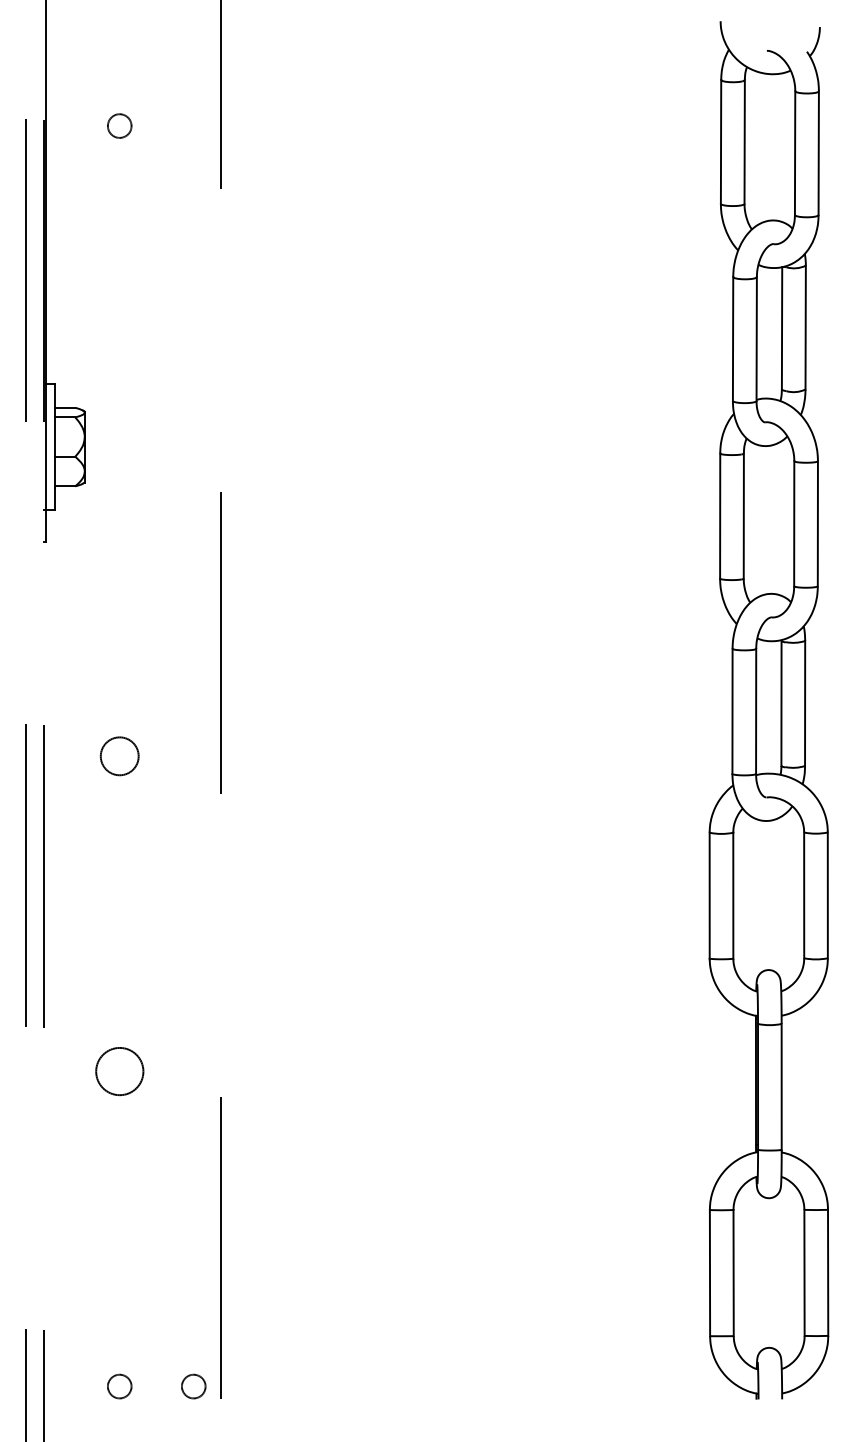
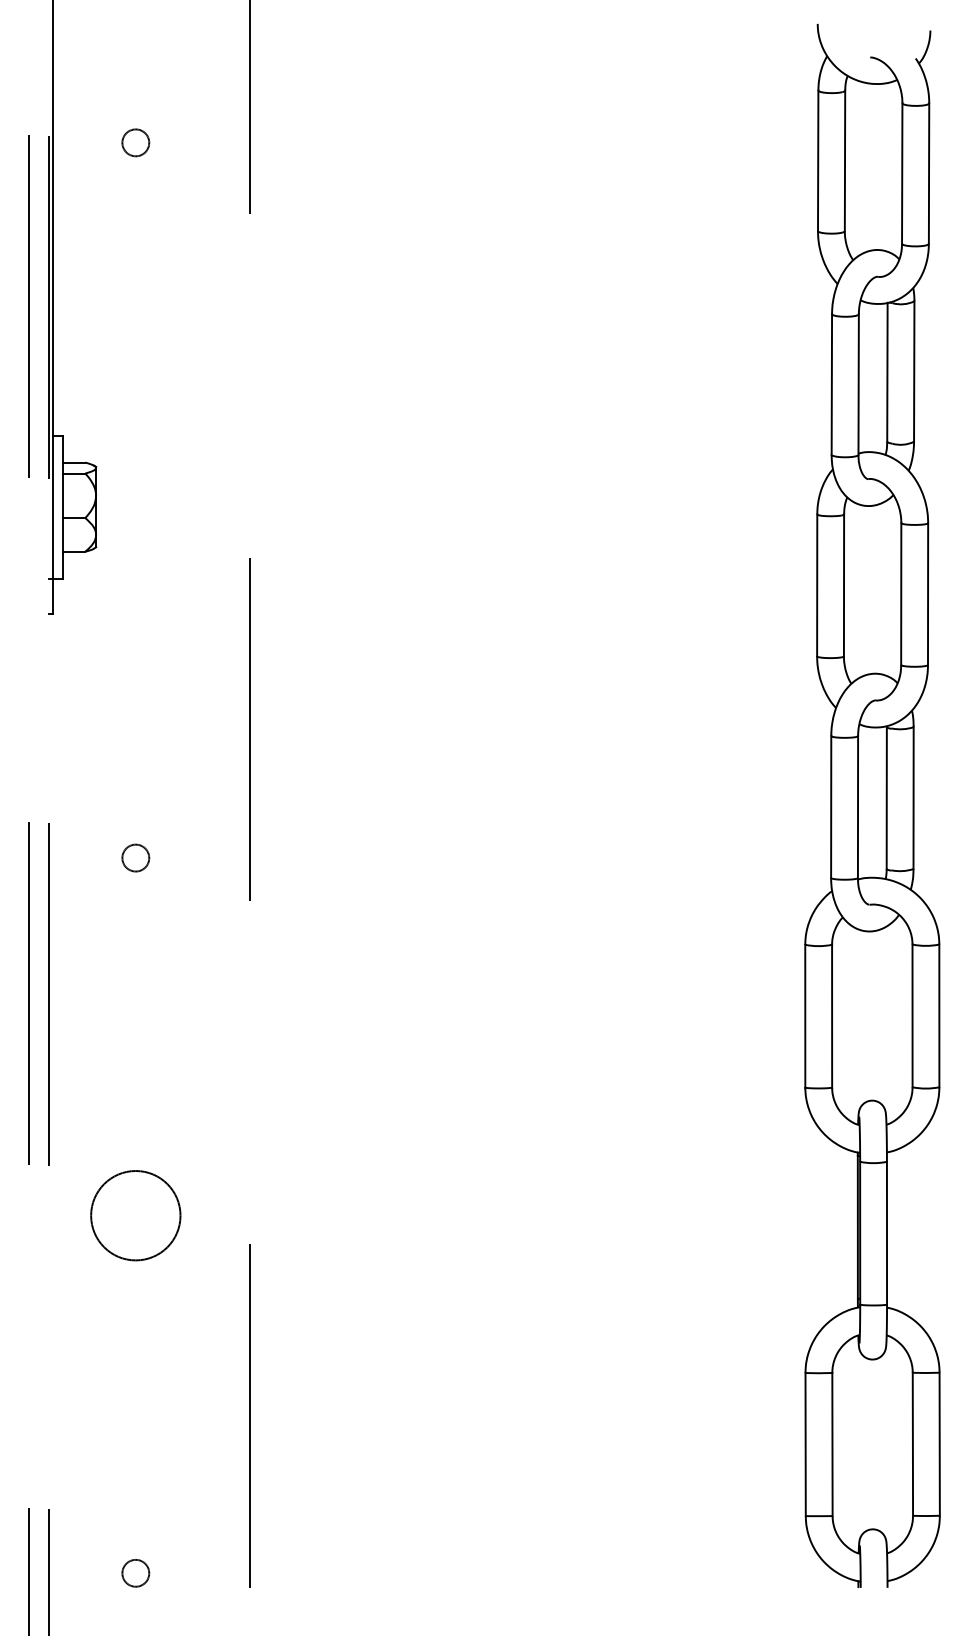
circle: (119, 755) -> (135, 857), size x0.62
circle: (119, 1071) -> (135, 1215), size x1.67
circle: (193, 1386) -> (219, 1573), removed

